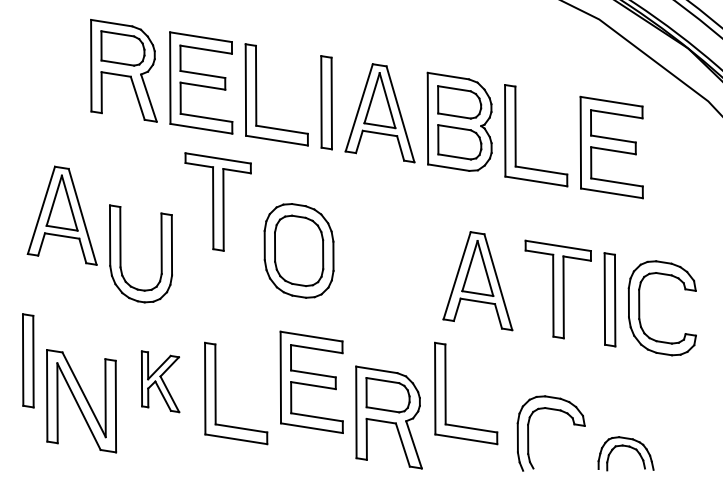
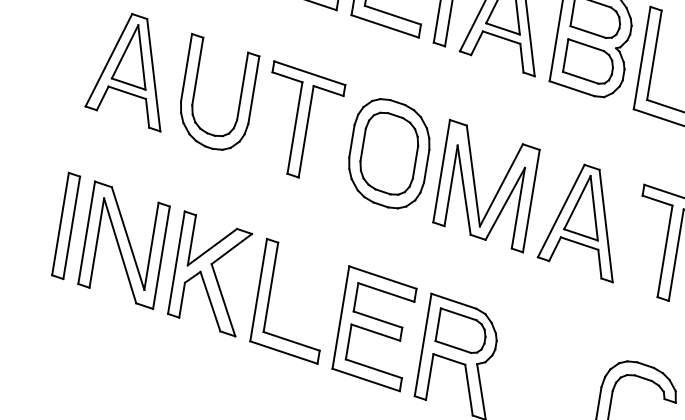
part: (217, 201) -> (300, 121), moved
part: (121, 253) -> (195, 89), moved
part: (379, 267) -> (476, 187), added
part: (160, 381) -> (209, 273), size x1.67
part: (311, 381) -> (374, 327), moved
part: (446, 393) -> (527, 340), removed
part: (81, 401) -> (123, 245), moved

